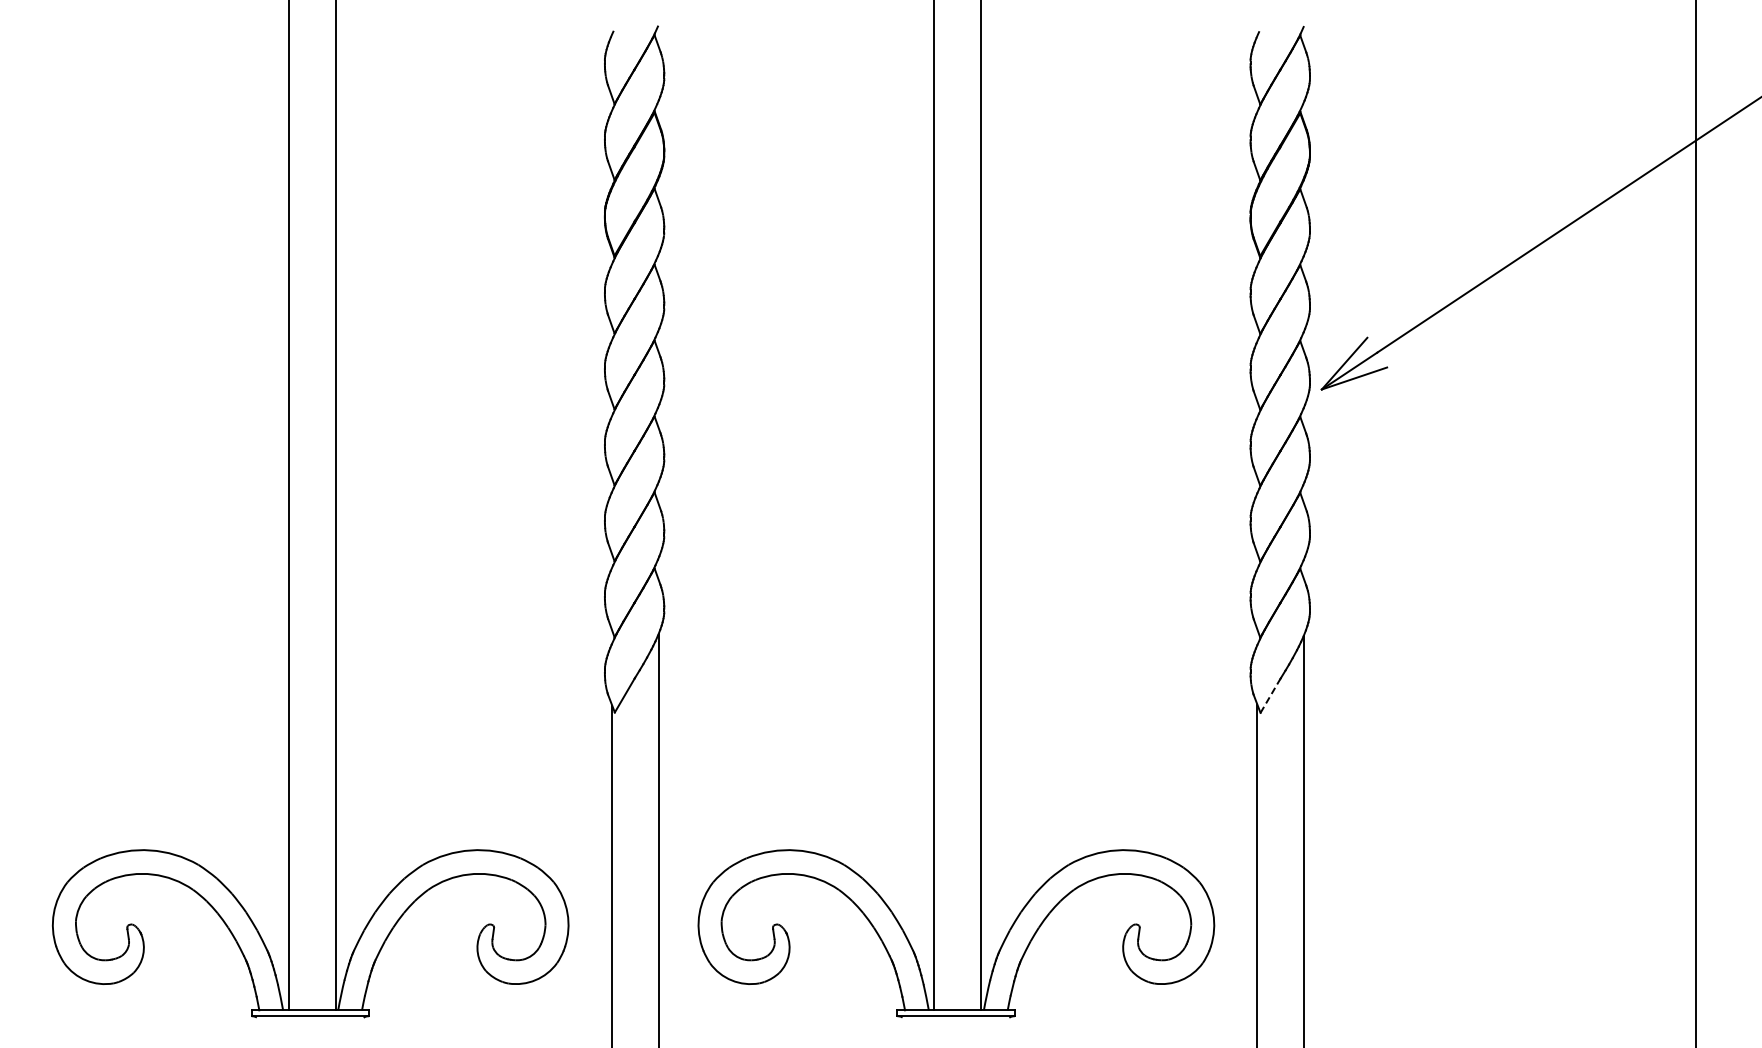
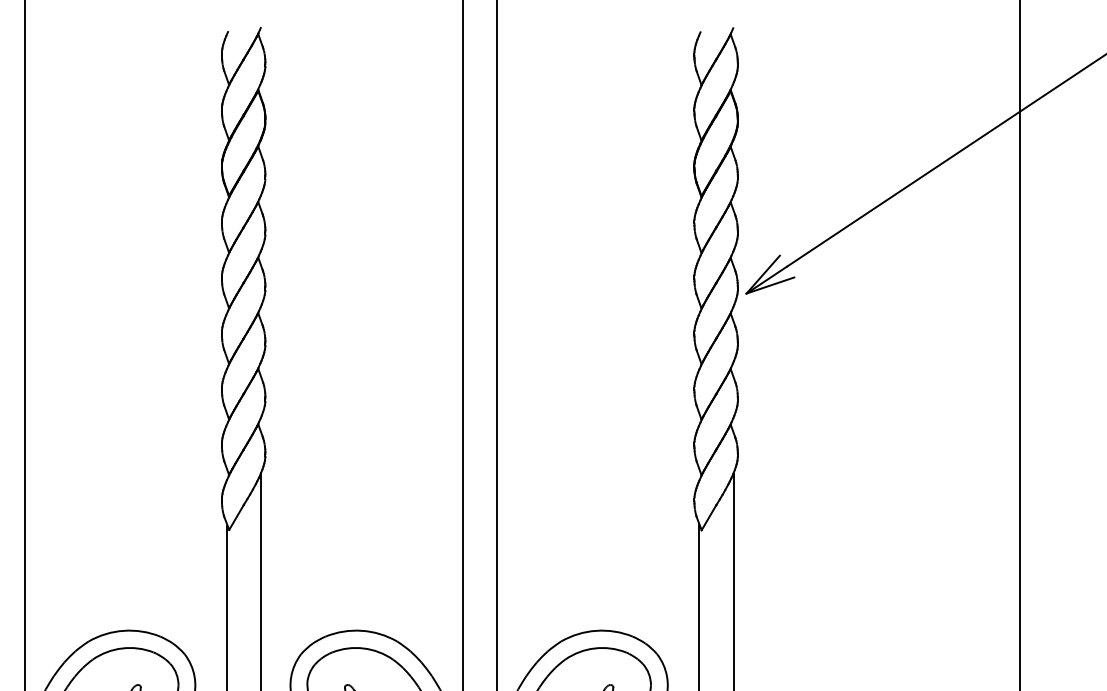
line: (1270, 696) -> (708, 518), dashed -> solid

